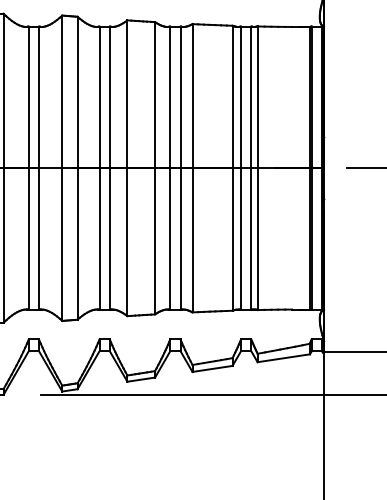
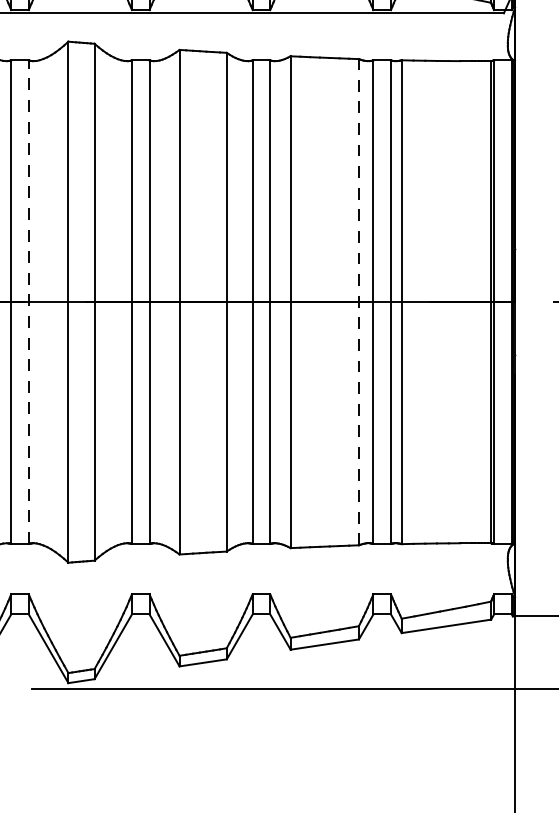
line: (232, 167) -> (358, 300), solid -> dashed
line: (39, 168) -> (29, 302), solid -> dashed

